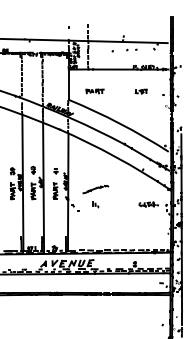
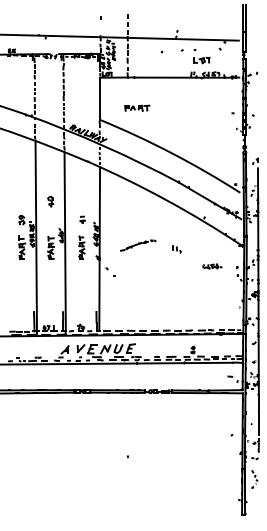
part: (140, 91) -> (201, 60), moved
part: (33, 170) -> (50, 201), moved
part: (148, 204) -> (212, 266), size x0.7
part: (95, 205) -> (176, 249), moved

